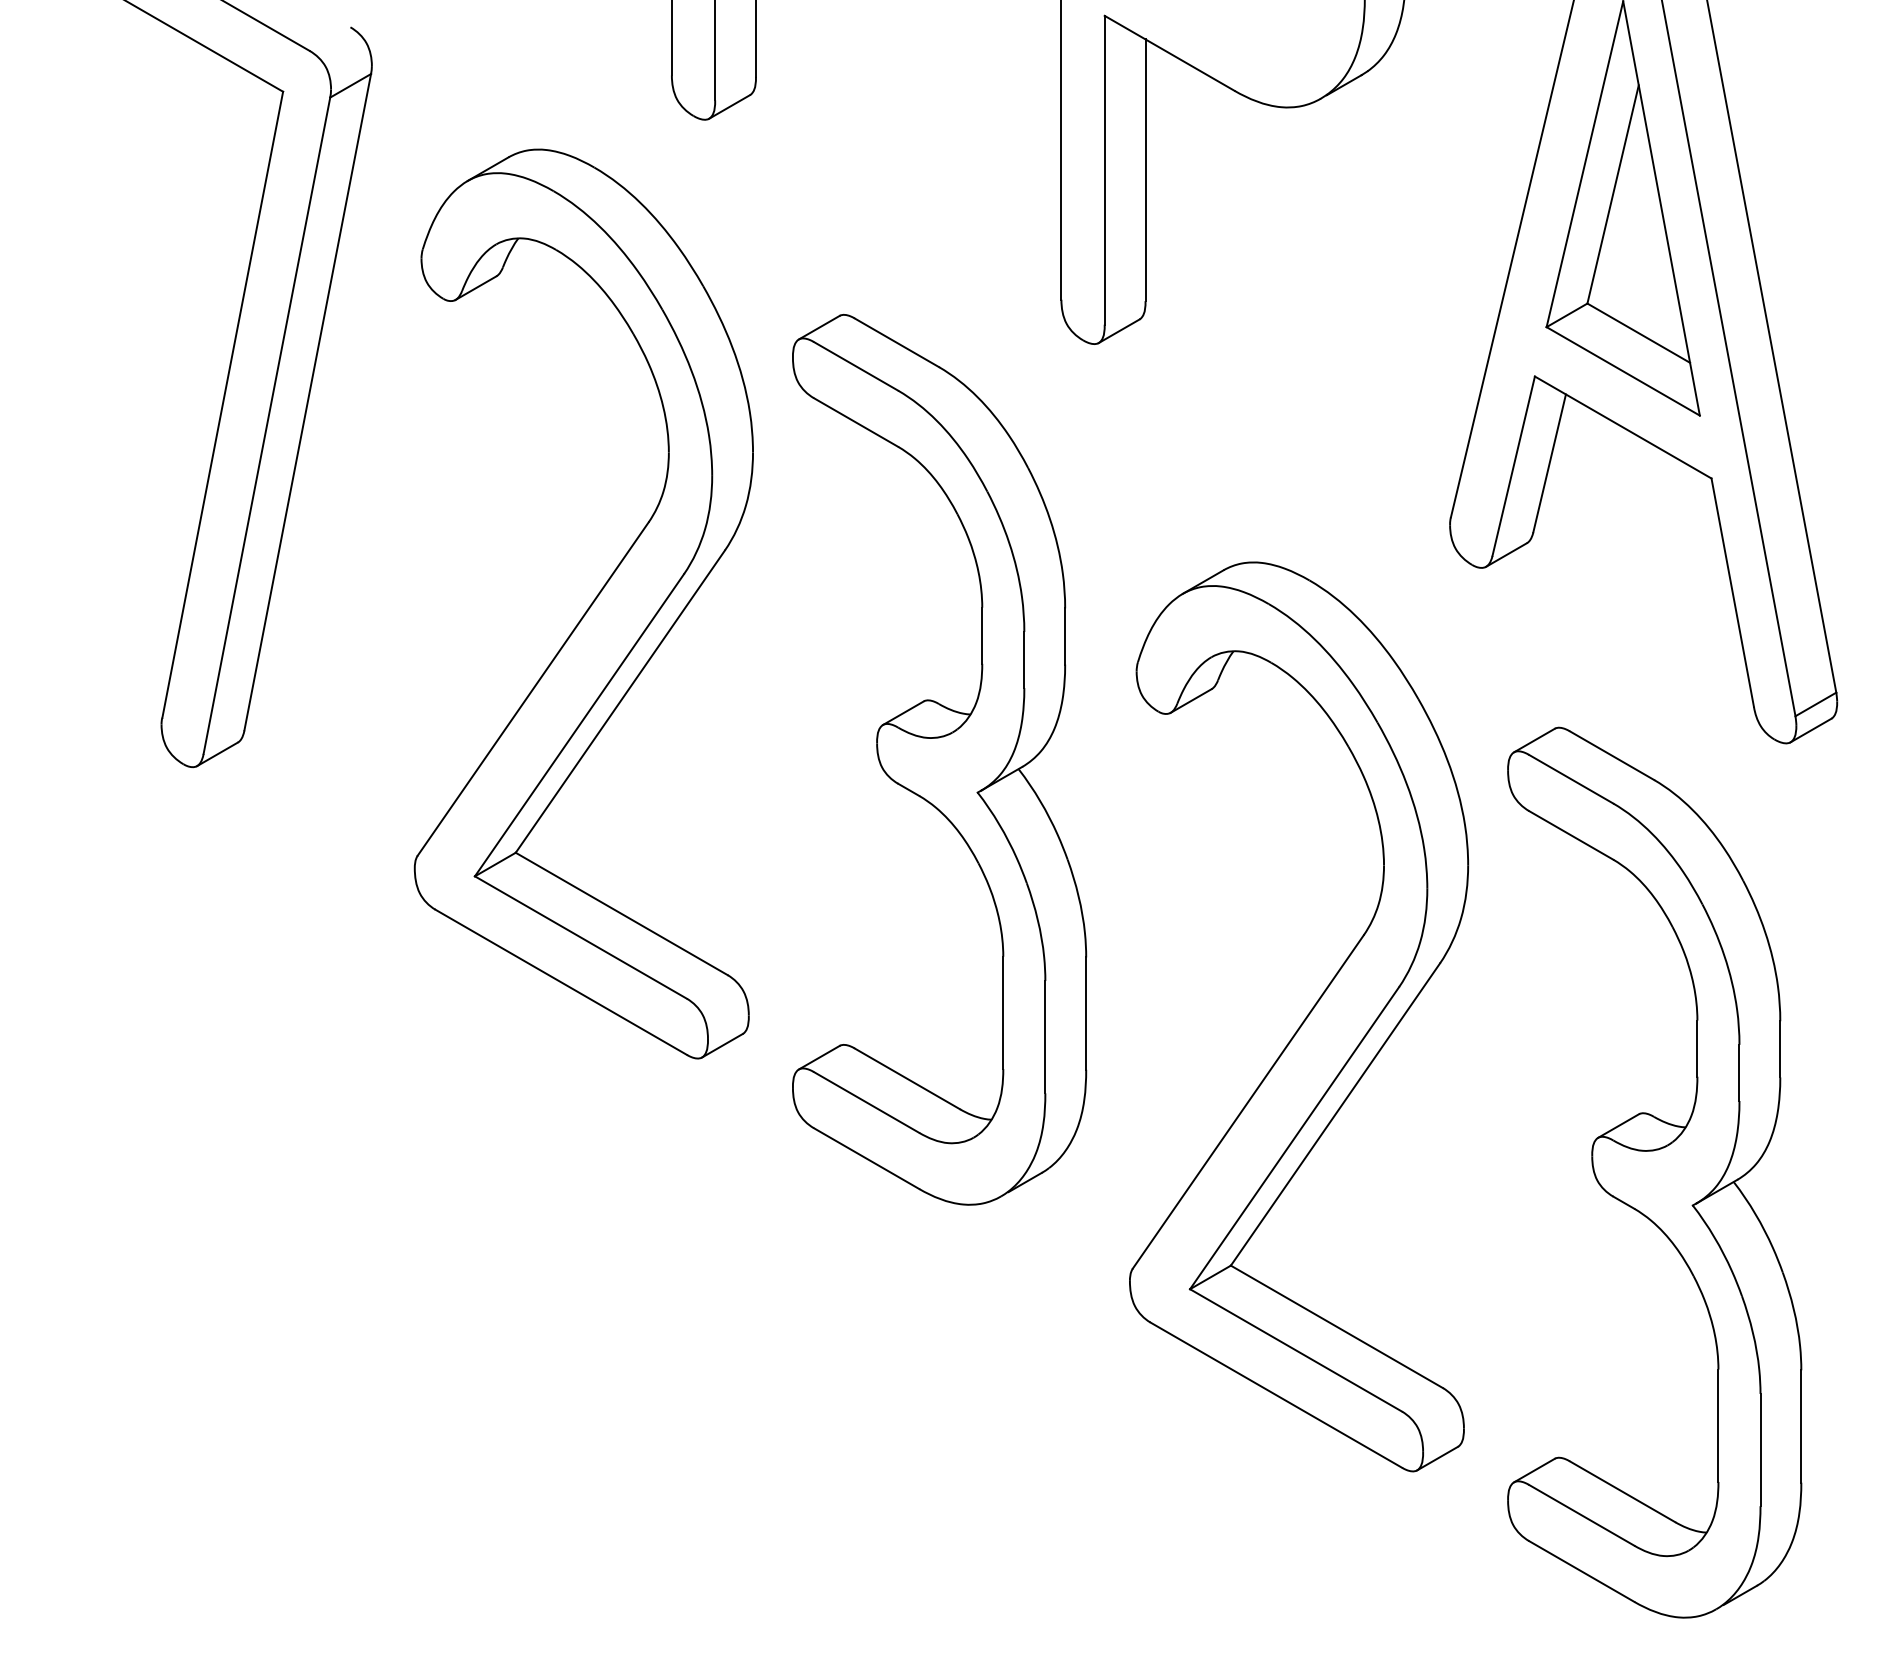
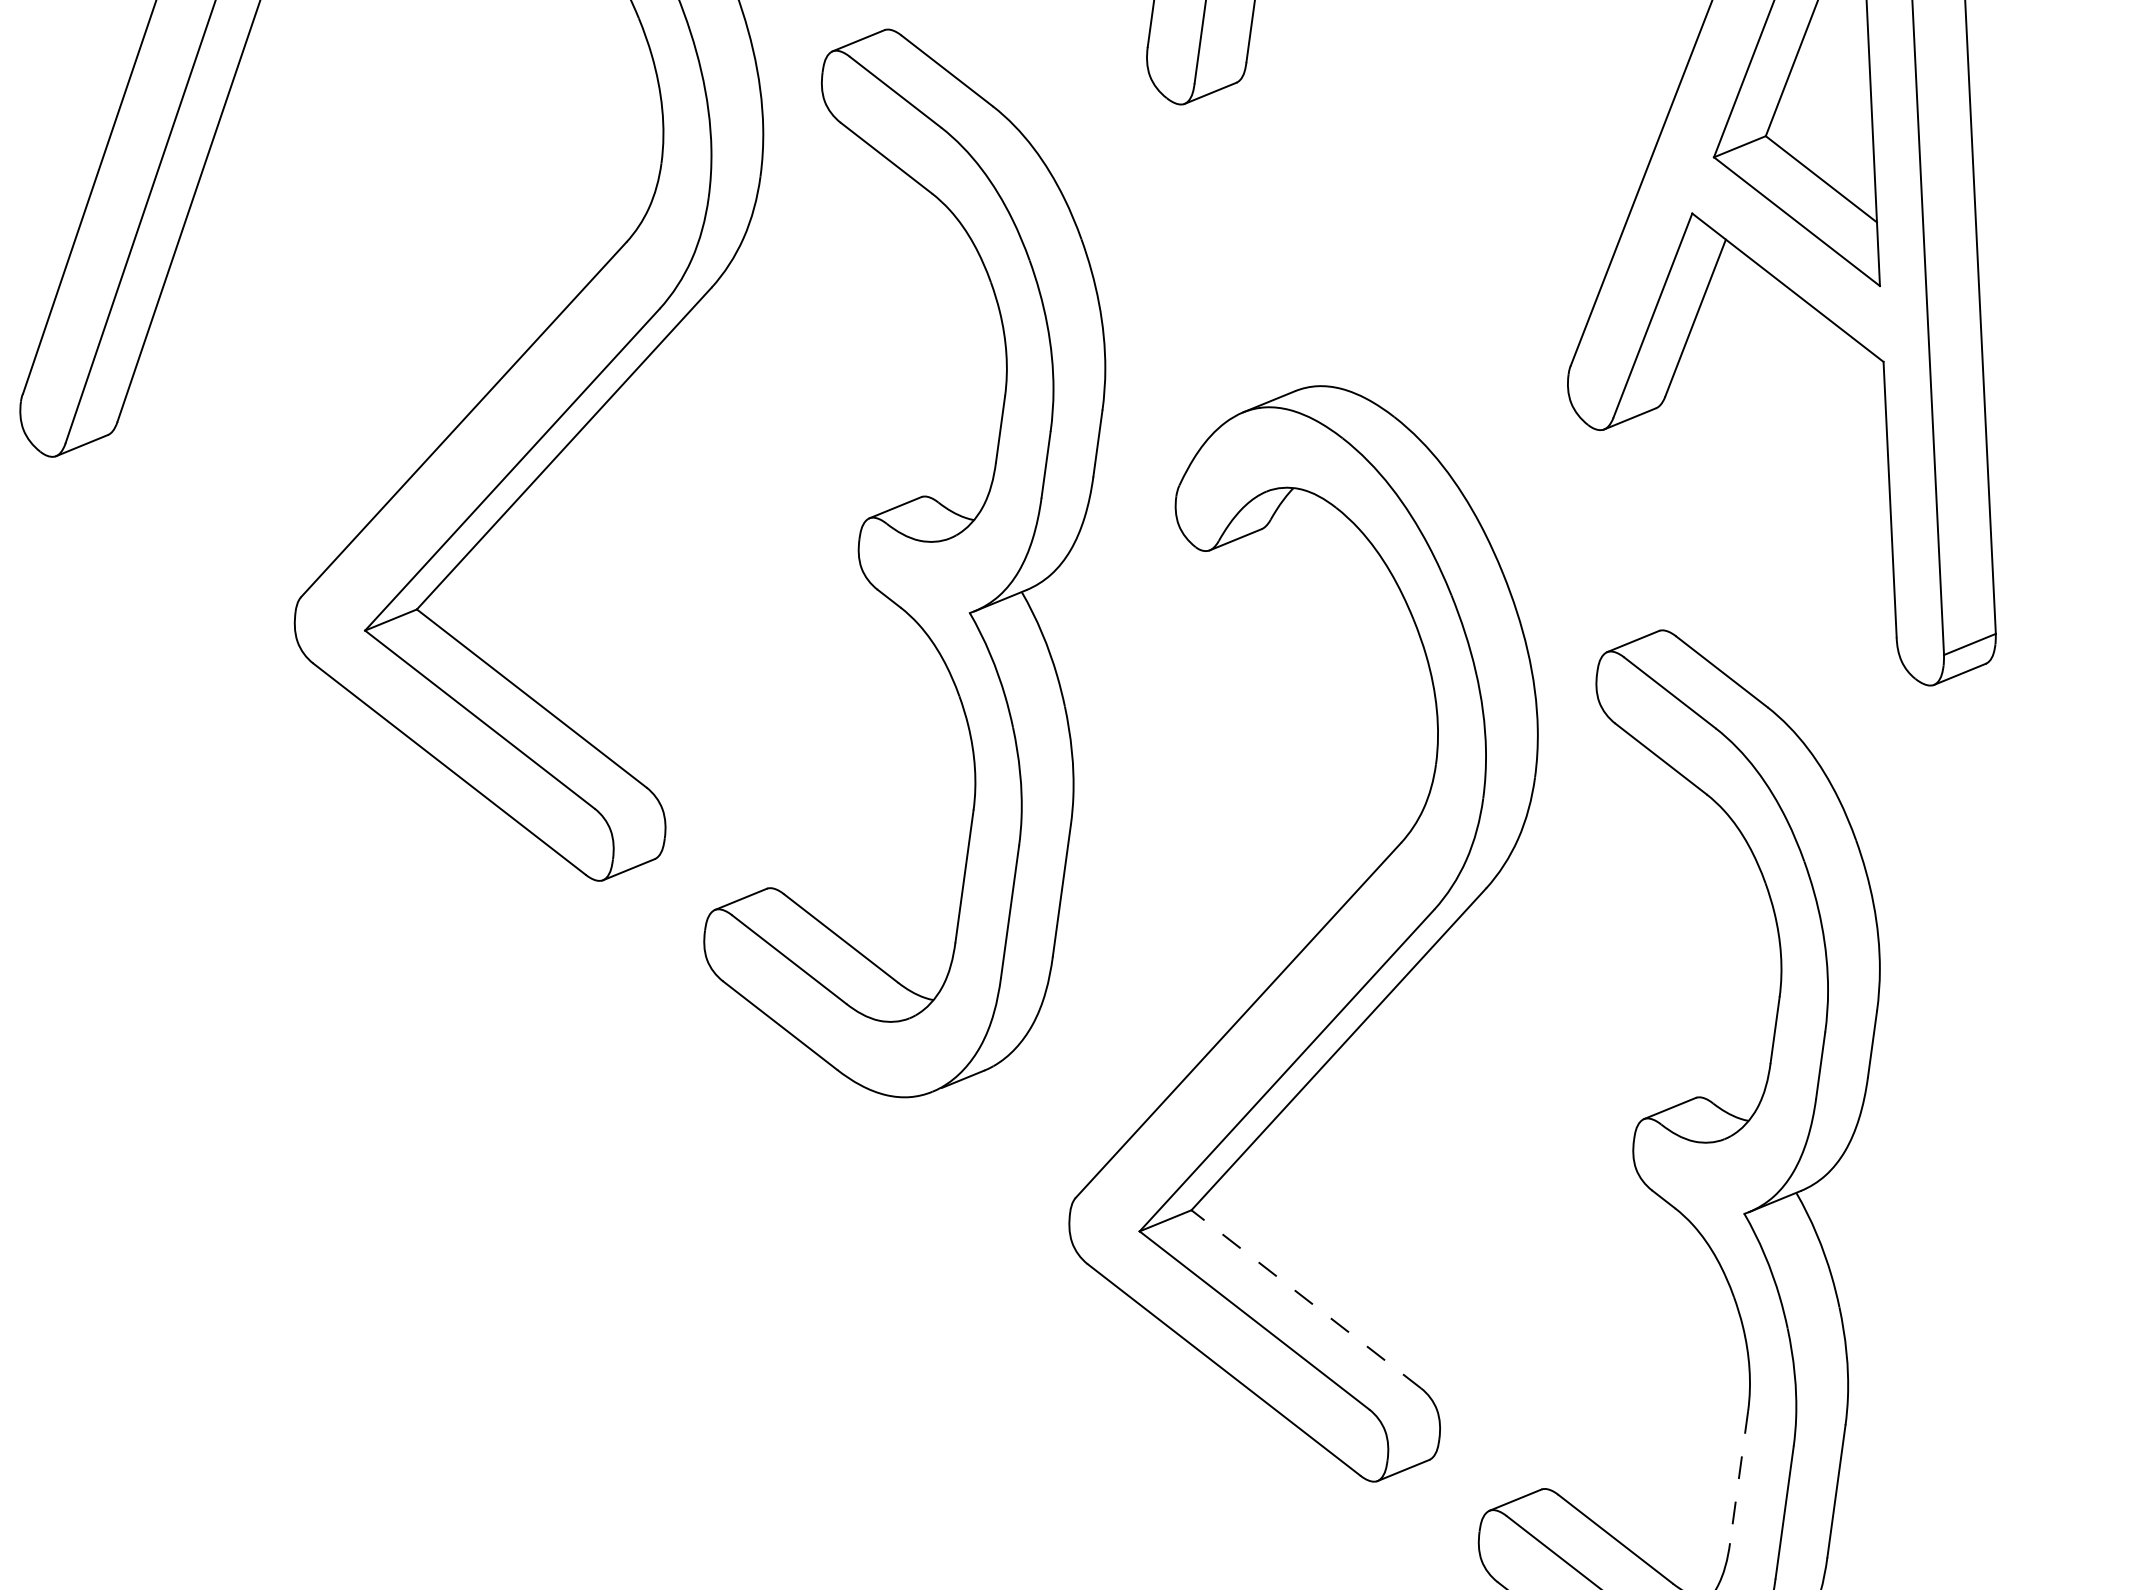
line: (1336, 1326) -> (1305, 1298), solid -> dashed
line: (1718, 1426) -> (1739, 1477), solid -> dashed

